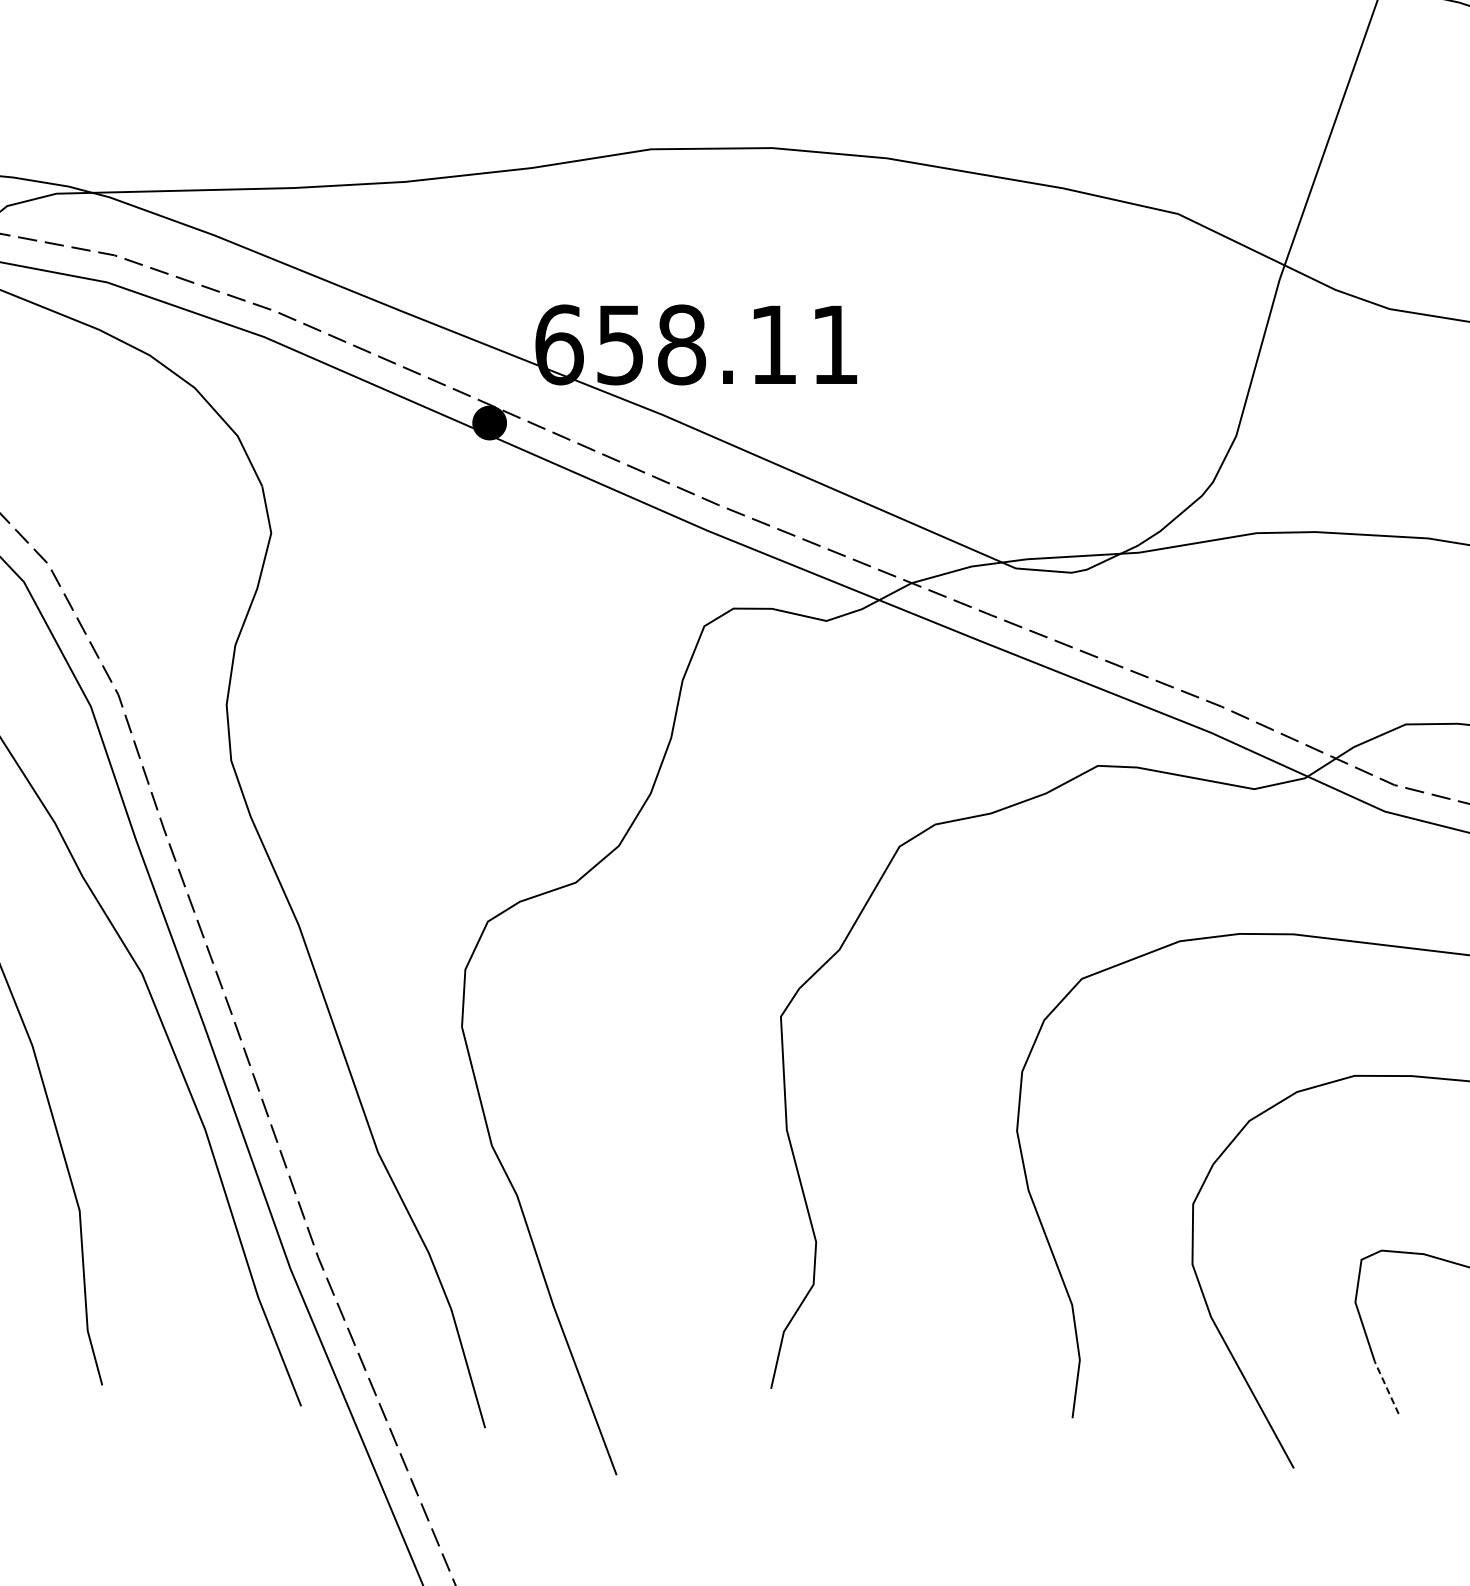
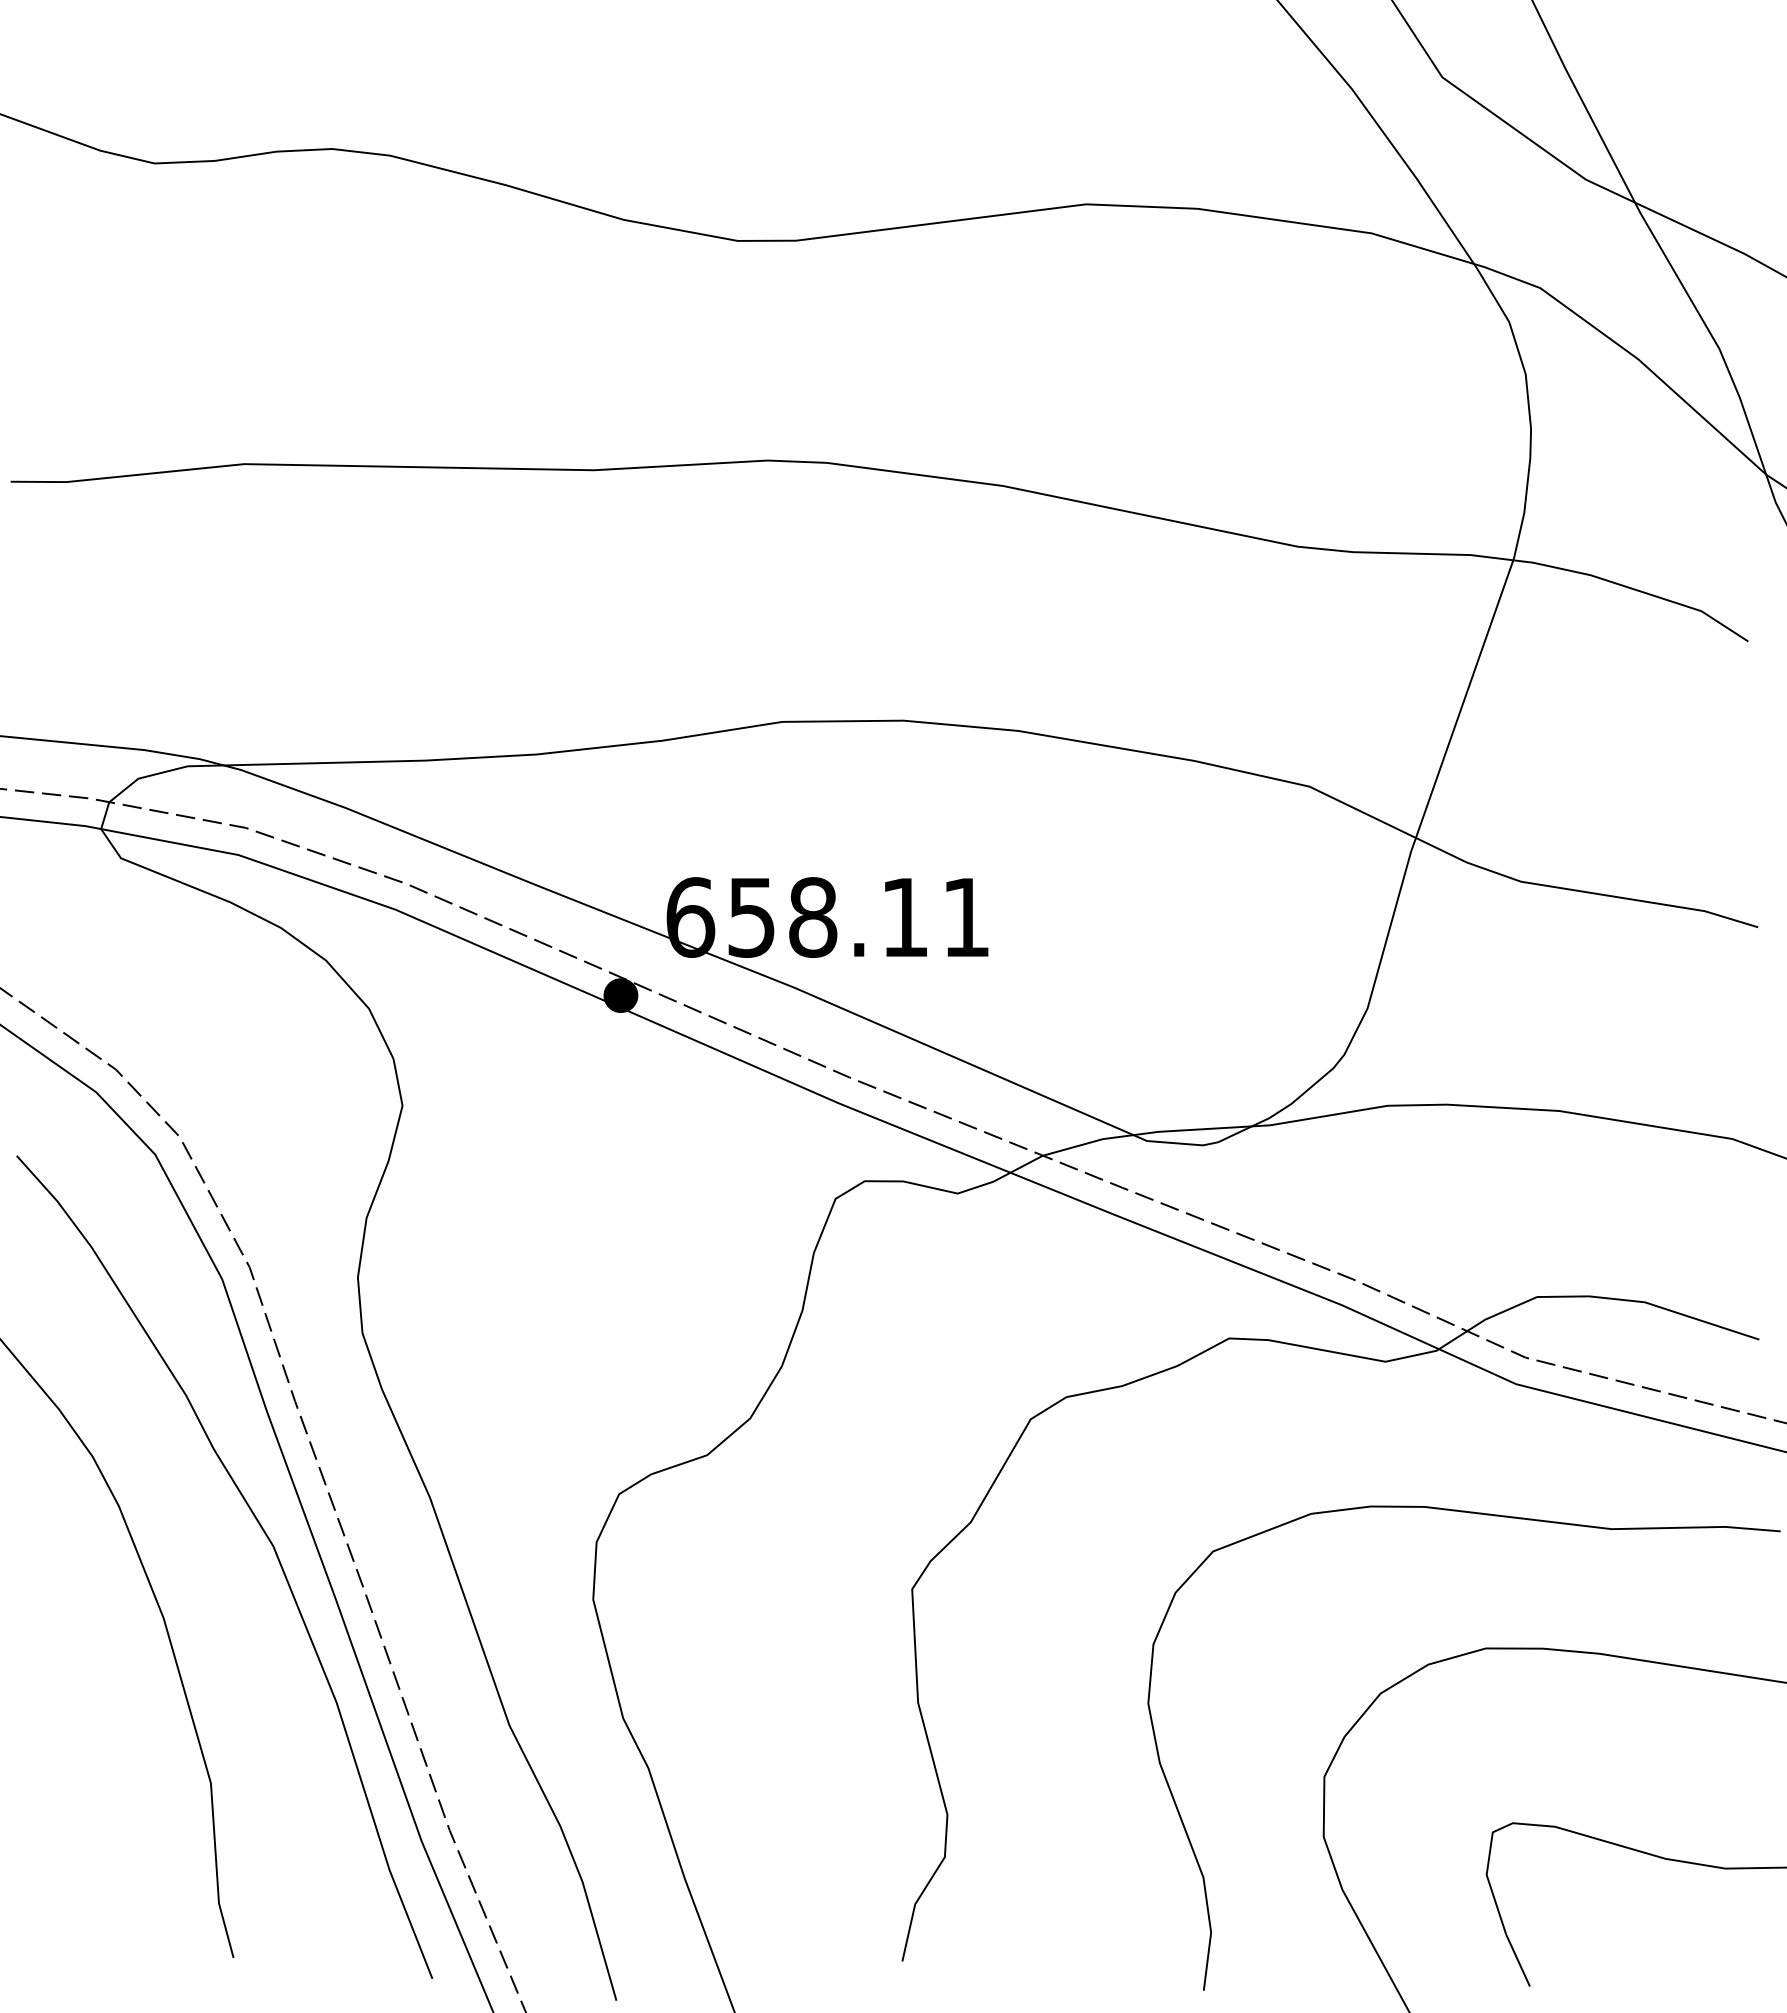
line: (1387, 1387) -> (1518, 1960), dashed -> solid

